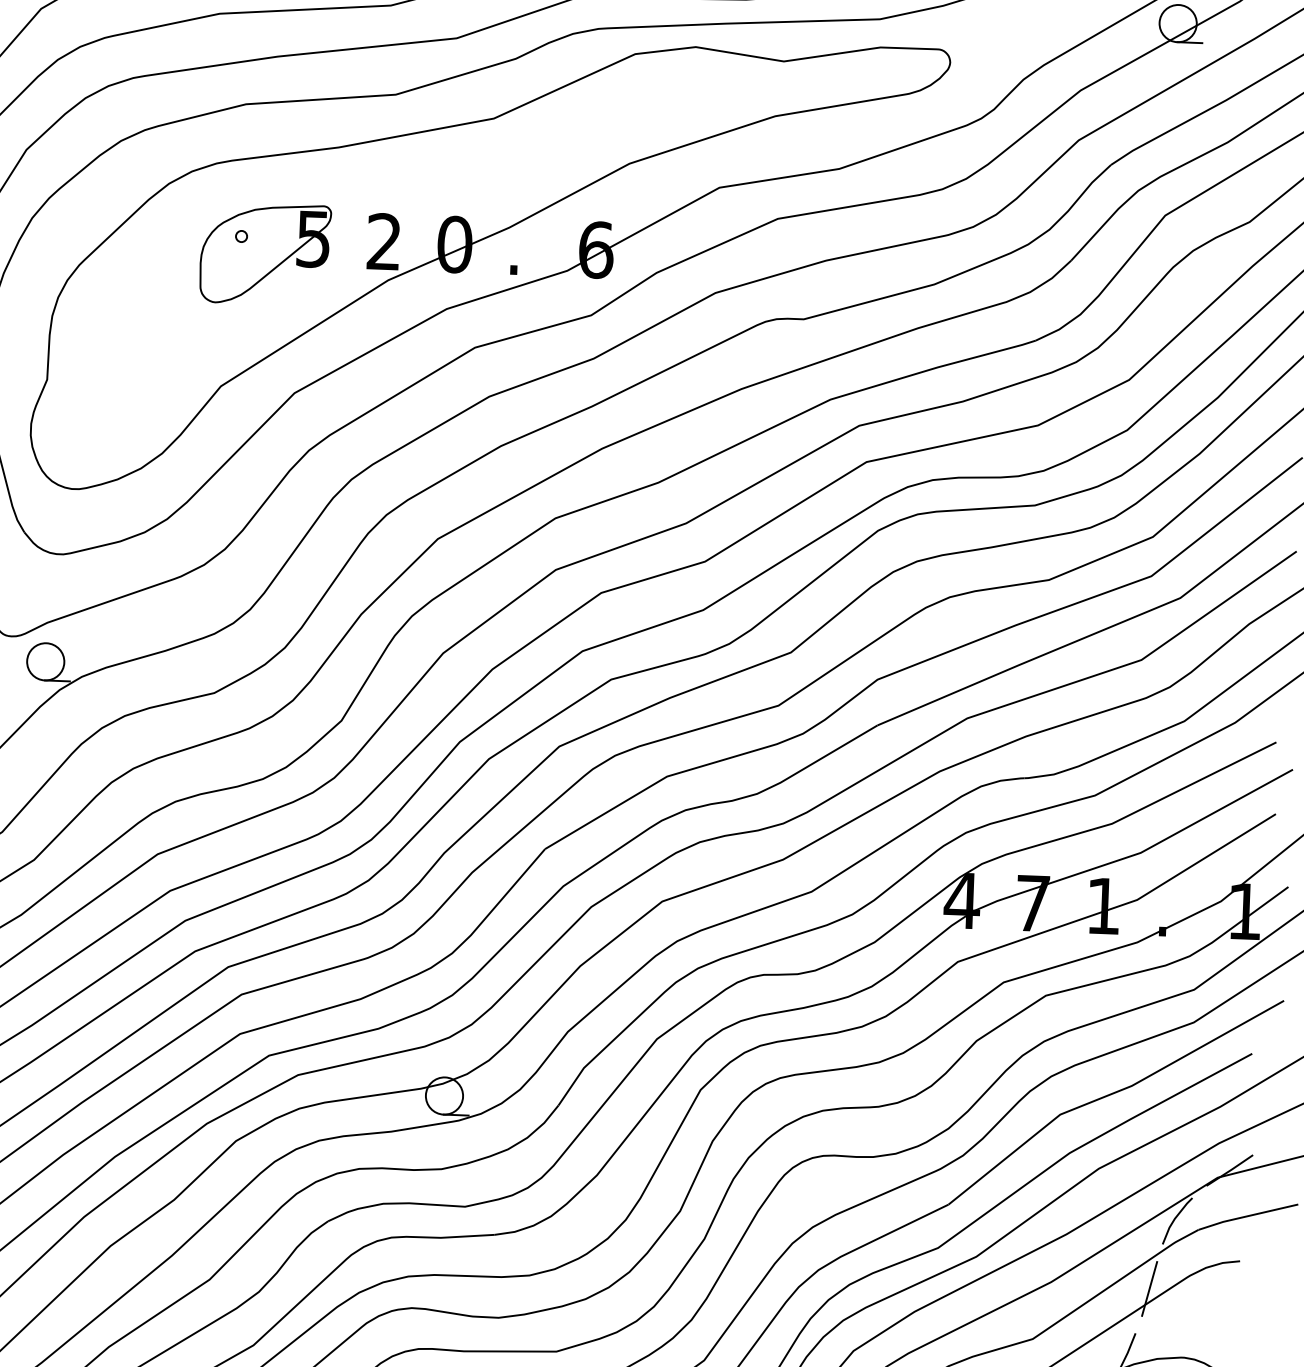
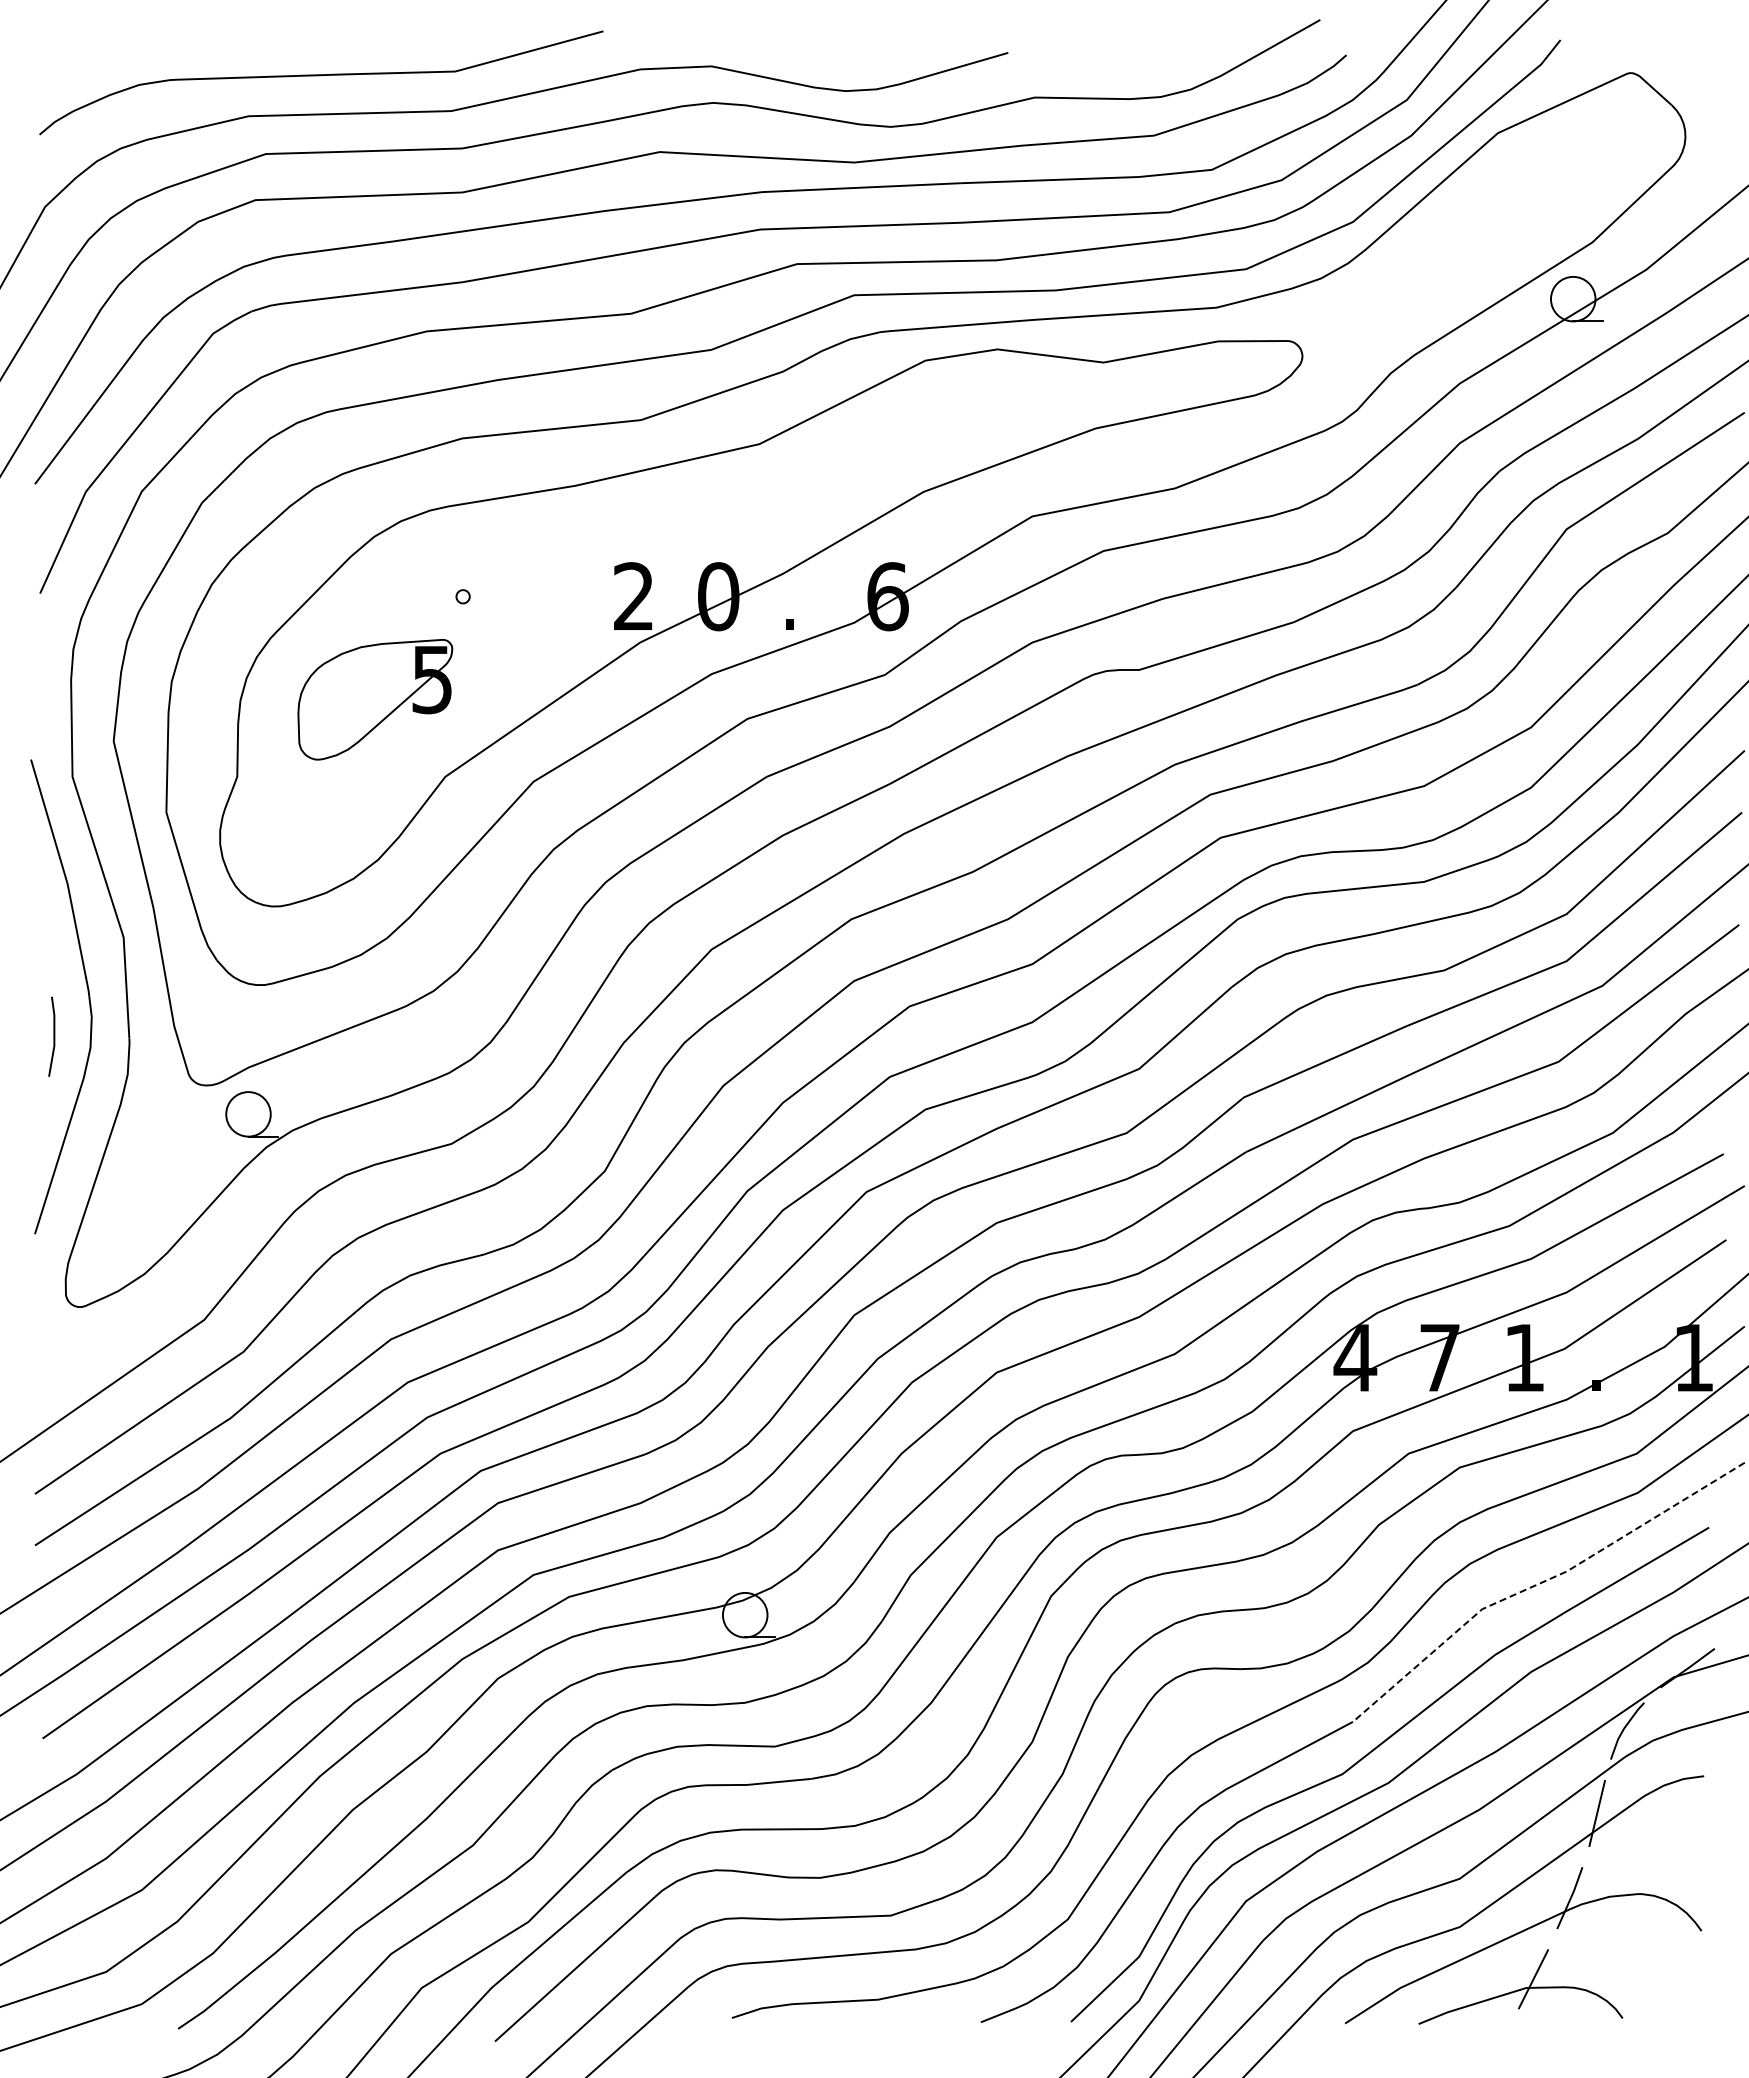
part: (265, 253) -> (375, 699), moved
line: (1110, 1094) -> (1541, 1582), solid -> dashed

